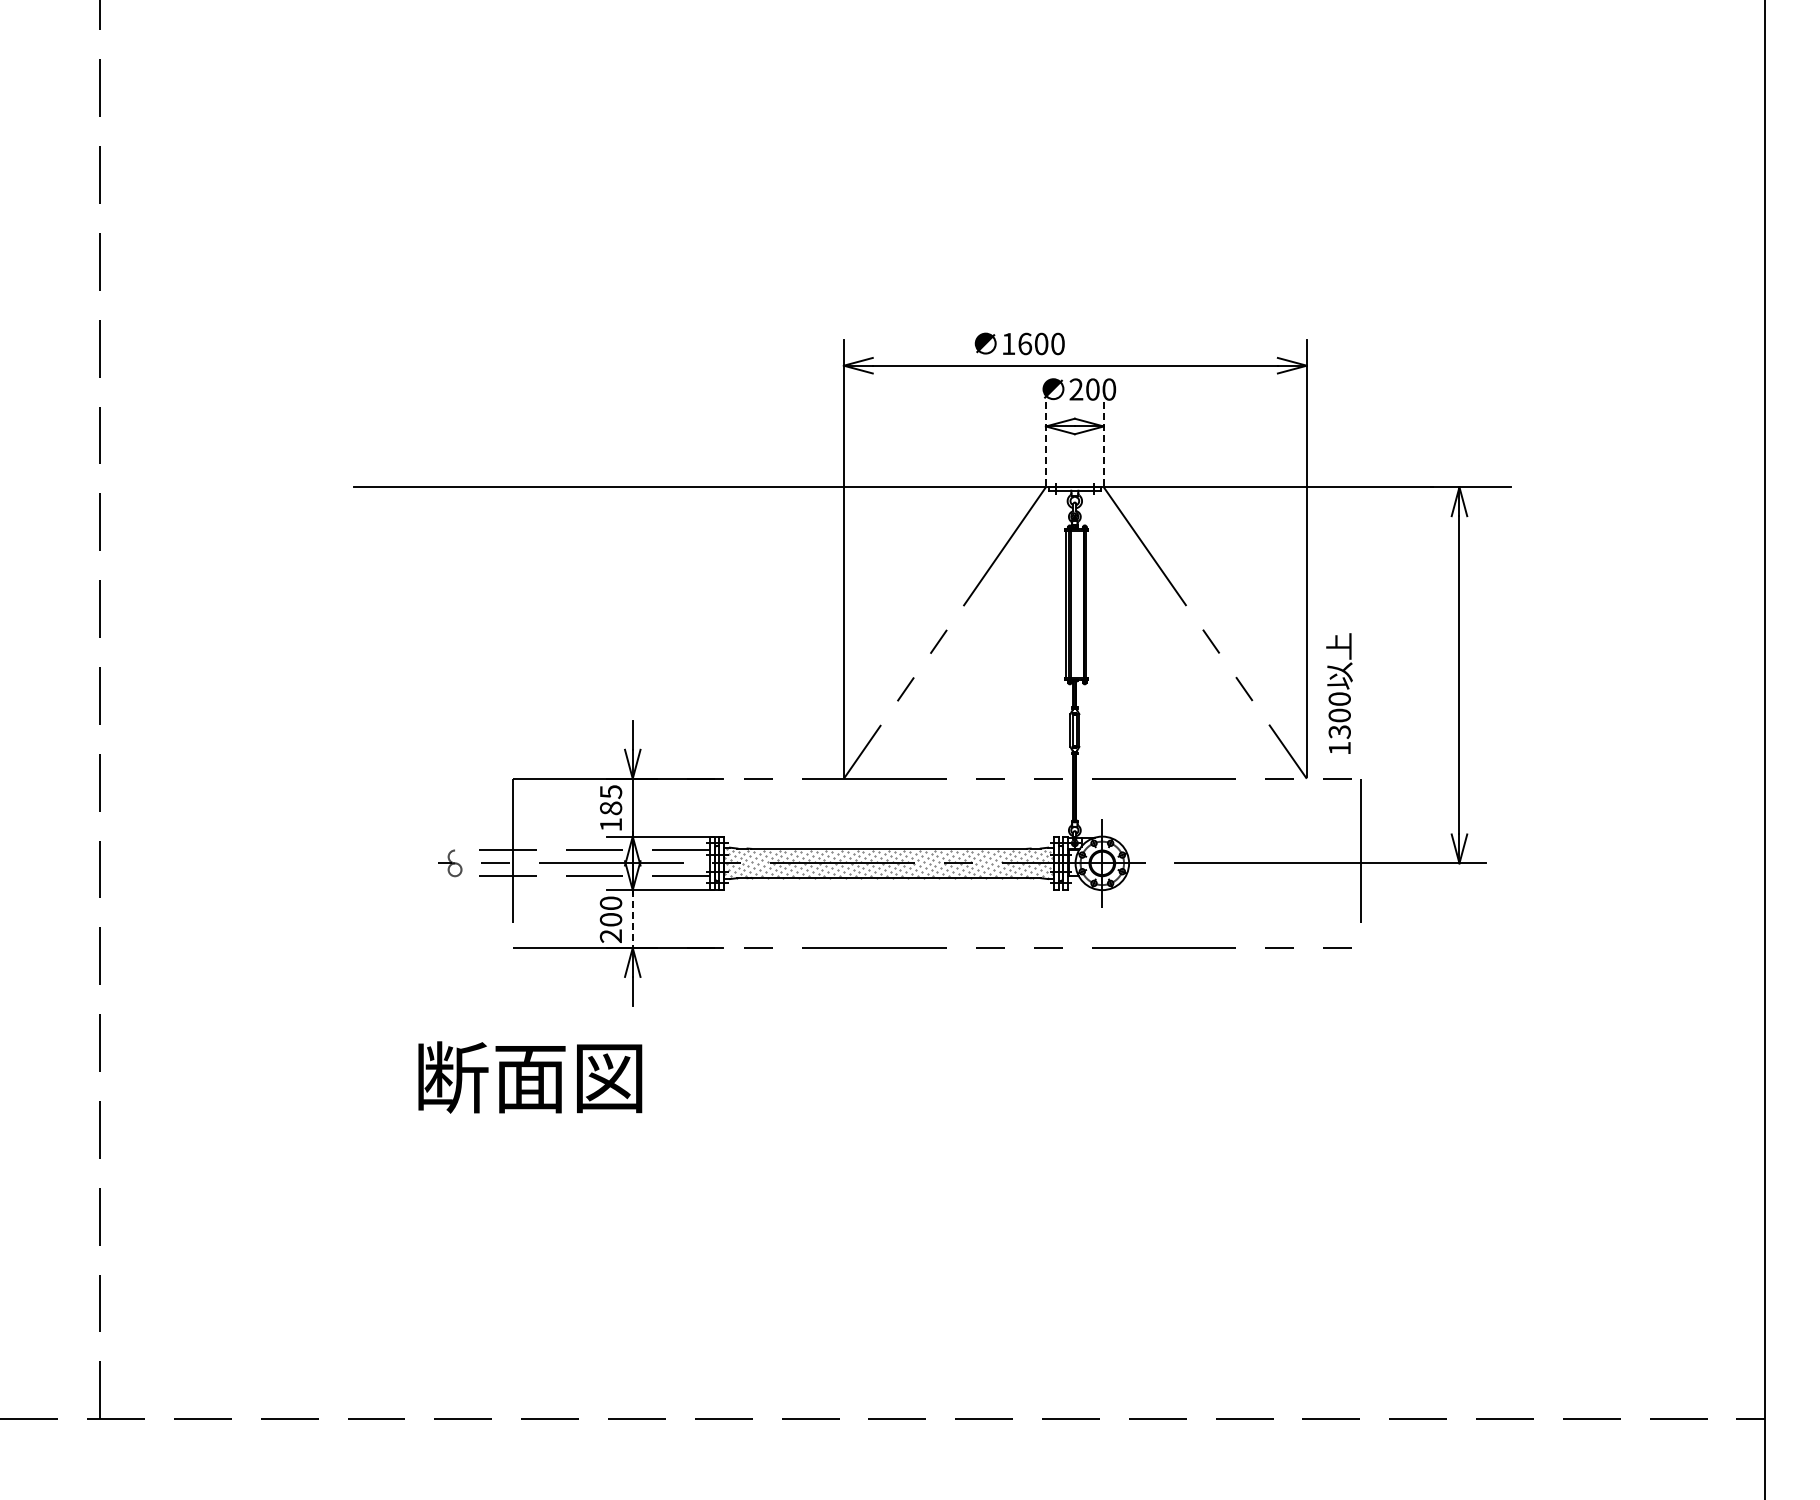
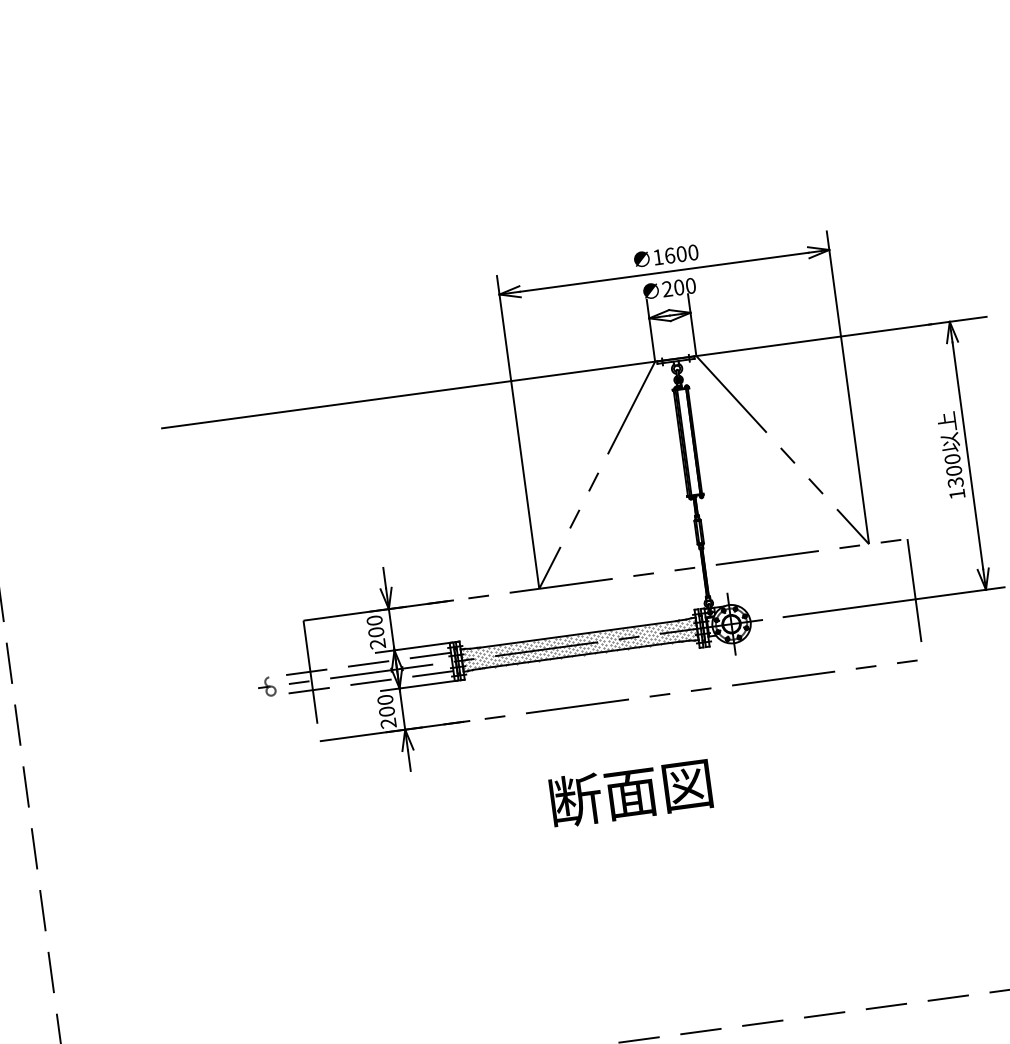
text: (1019, 343) -> (665, 255), moved
line: (1045, 443) -> (650, 330), dashed -> solid
line: (1103, 443) -> (691, 324), dashed -> solid
text: (1339, 693) -> (951, 455), moved
text: (610, 808) -> (375, 632), 185 -> 200
line: (632, 919) -> (402, 709), dashed -> solid
text: (530, 1077) -> (631, 793), moved

